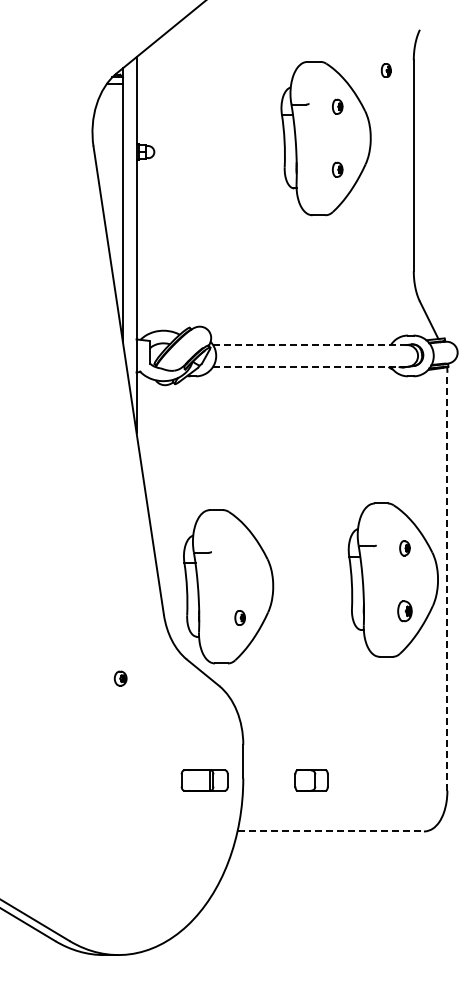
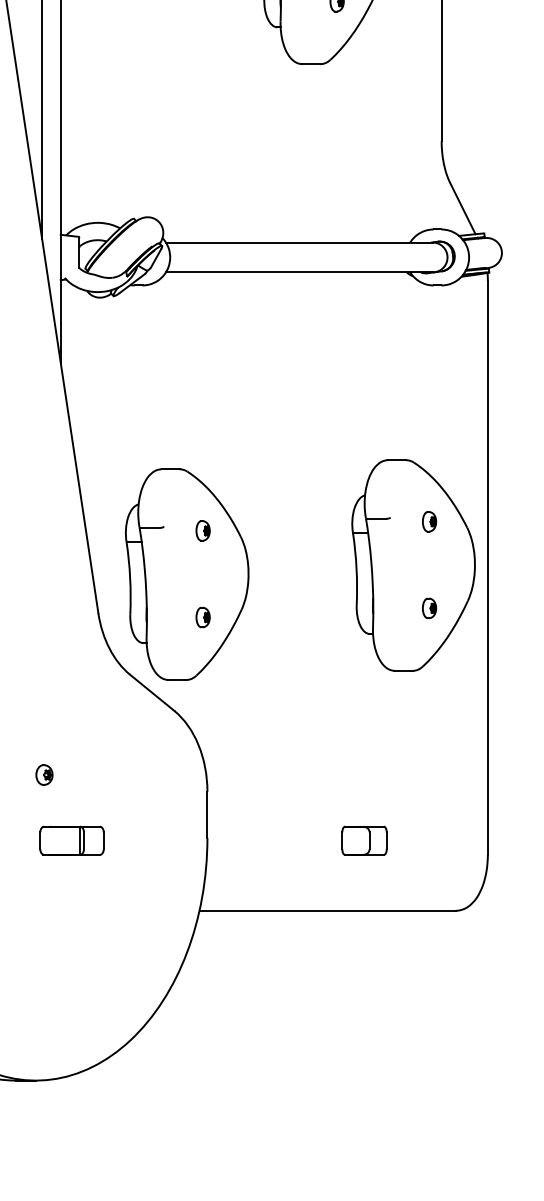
line: (310, 345) -> (299, 243), dashed -> solid
line: (310, 366) -> (299, 271), dashed -> solid
part: (239, 554) -> (202, 530), added
line: (447, 581) -> (487, 567), dashed -> solid
part: (404, 611) -> (428, 608), size x0.71
part: (120, 678) -> (44, 774), moved
part: (204, 780) -> (71, 840), moved
part: (311, 780) -> (364, 840), moved
line: (331, 831) -> (328, 910), dashed -> solid

